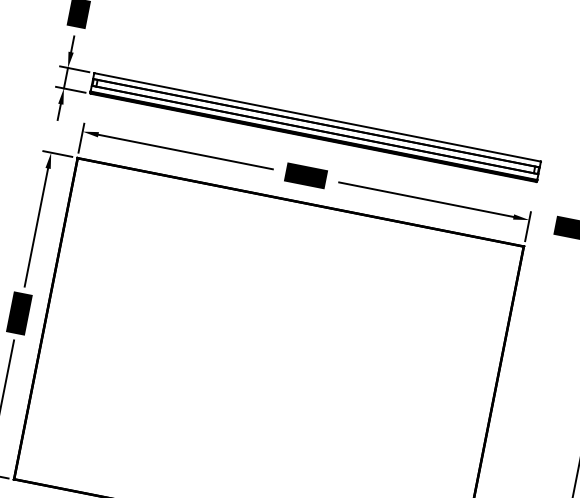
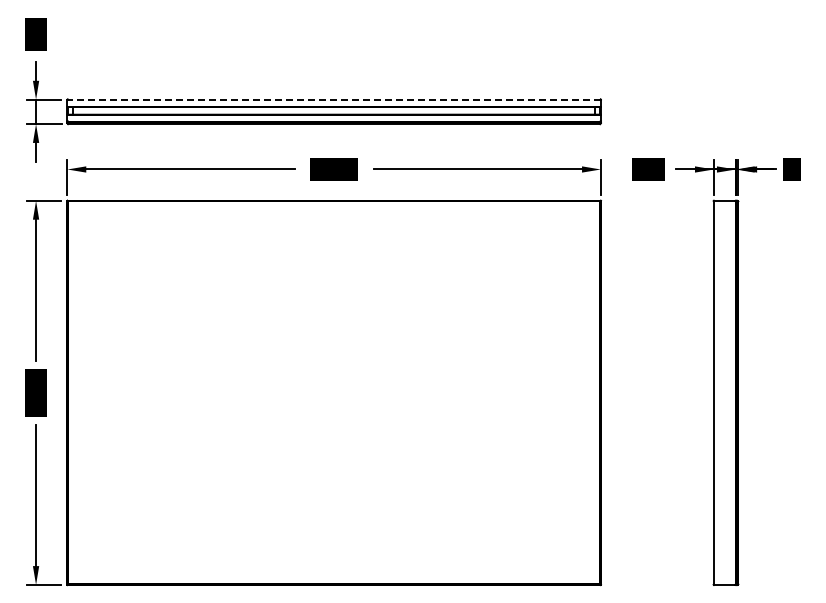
line: (317, 117) -> (333, 99), solid -> dashed

